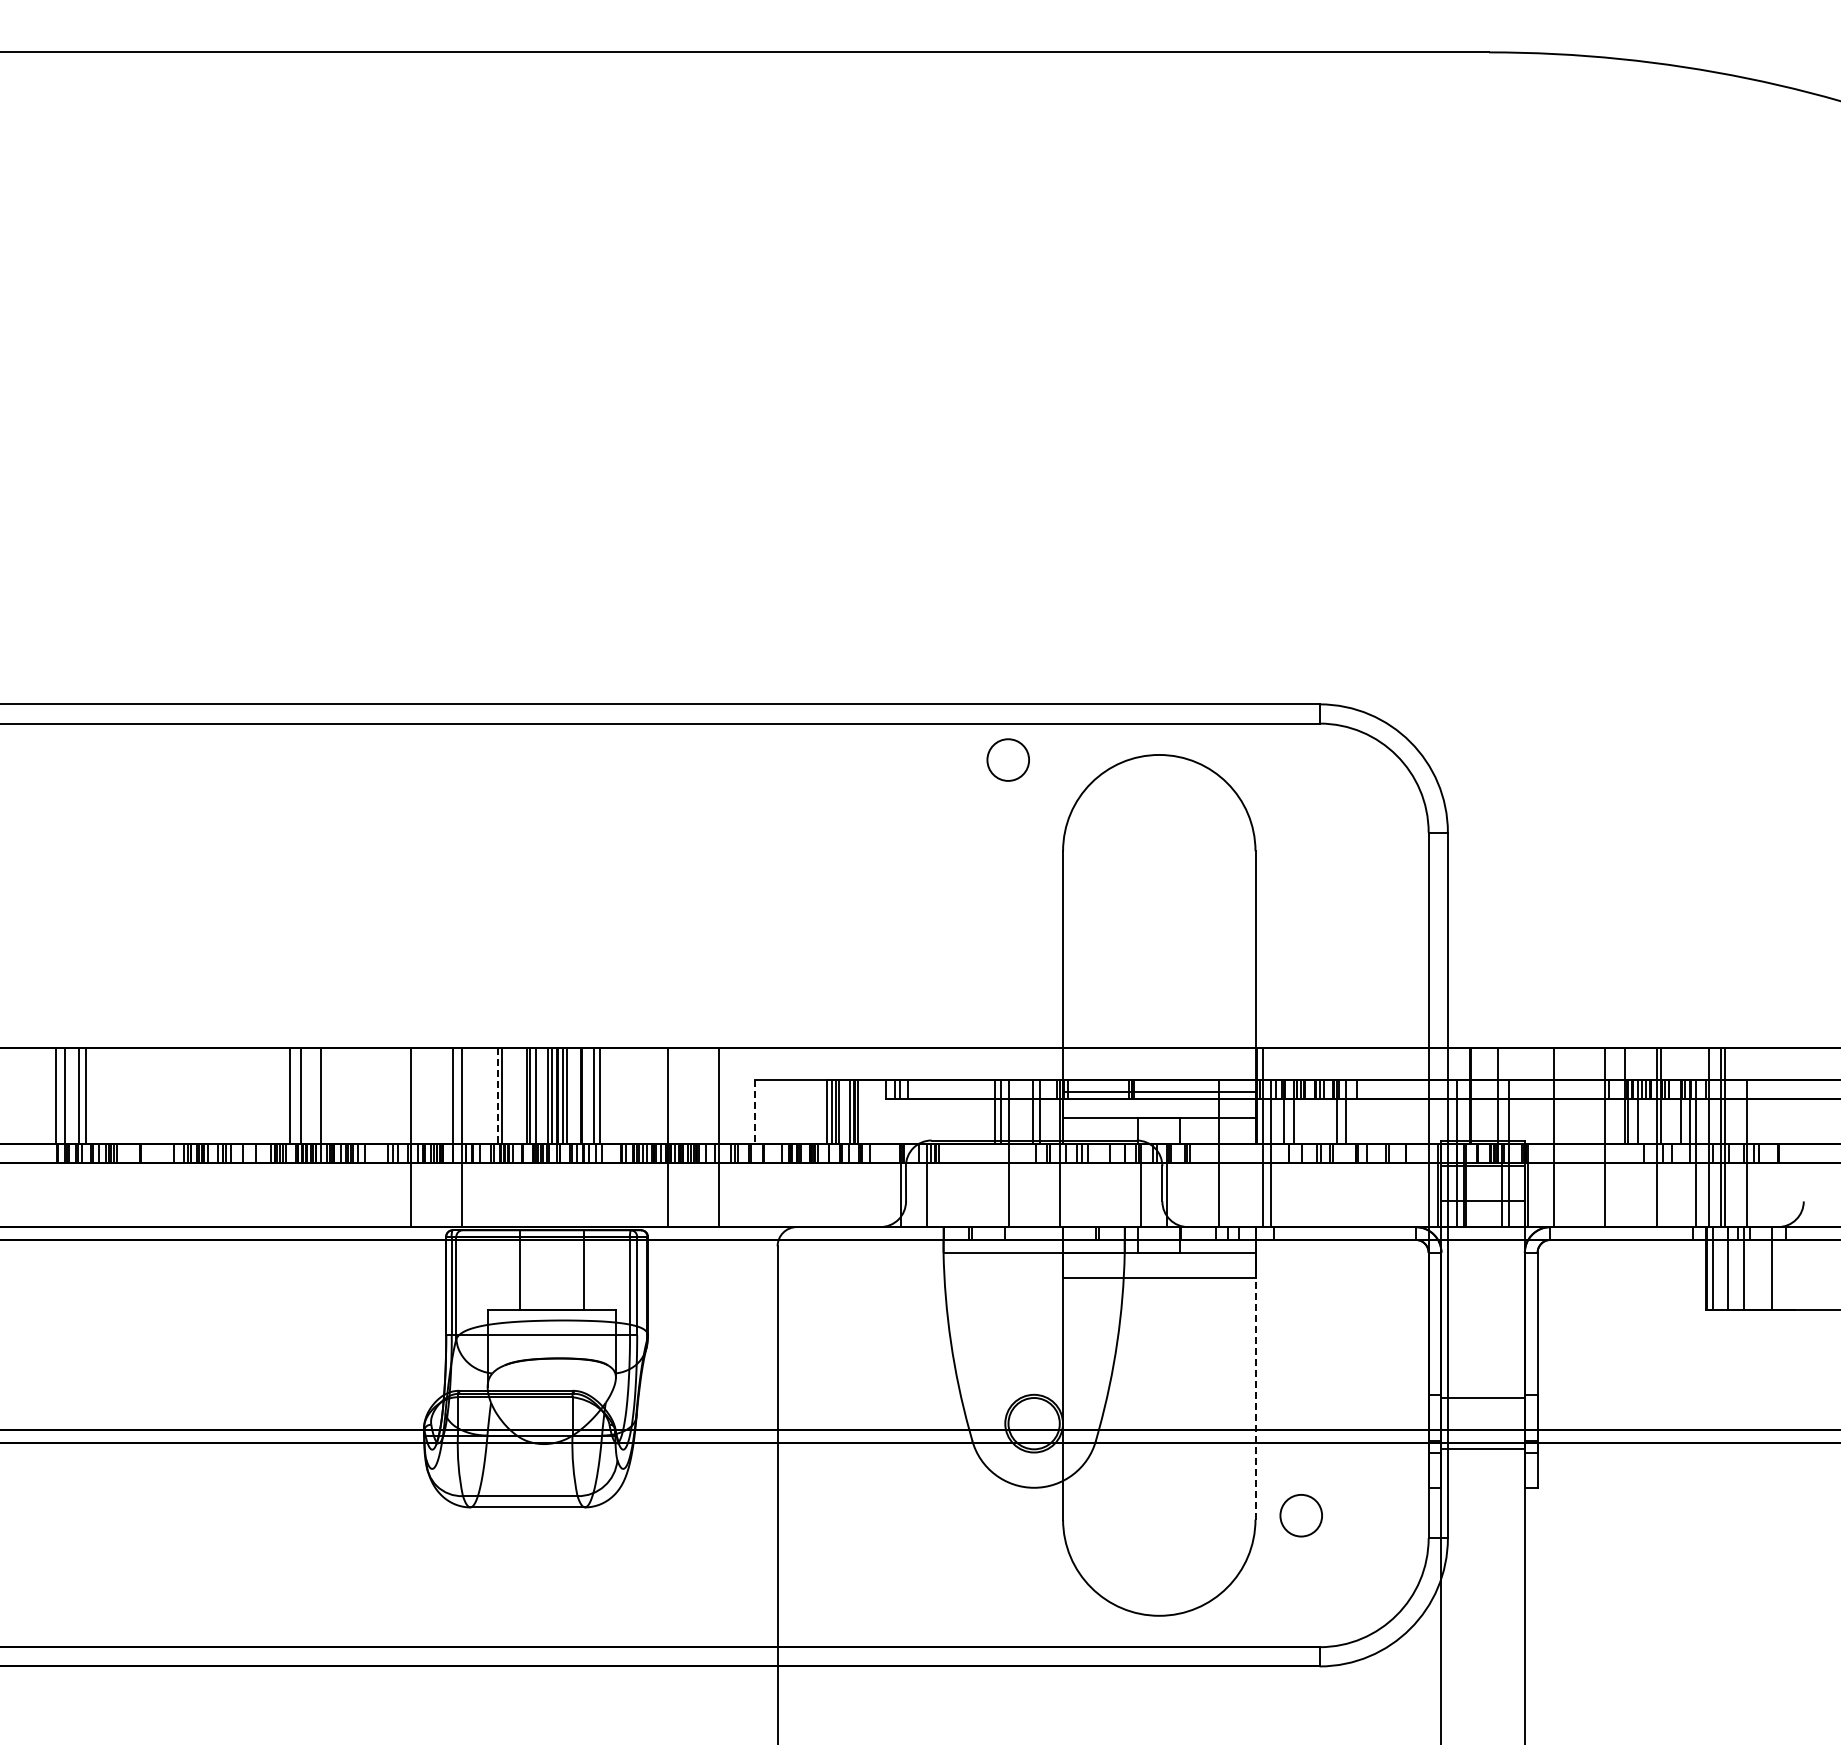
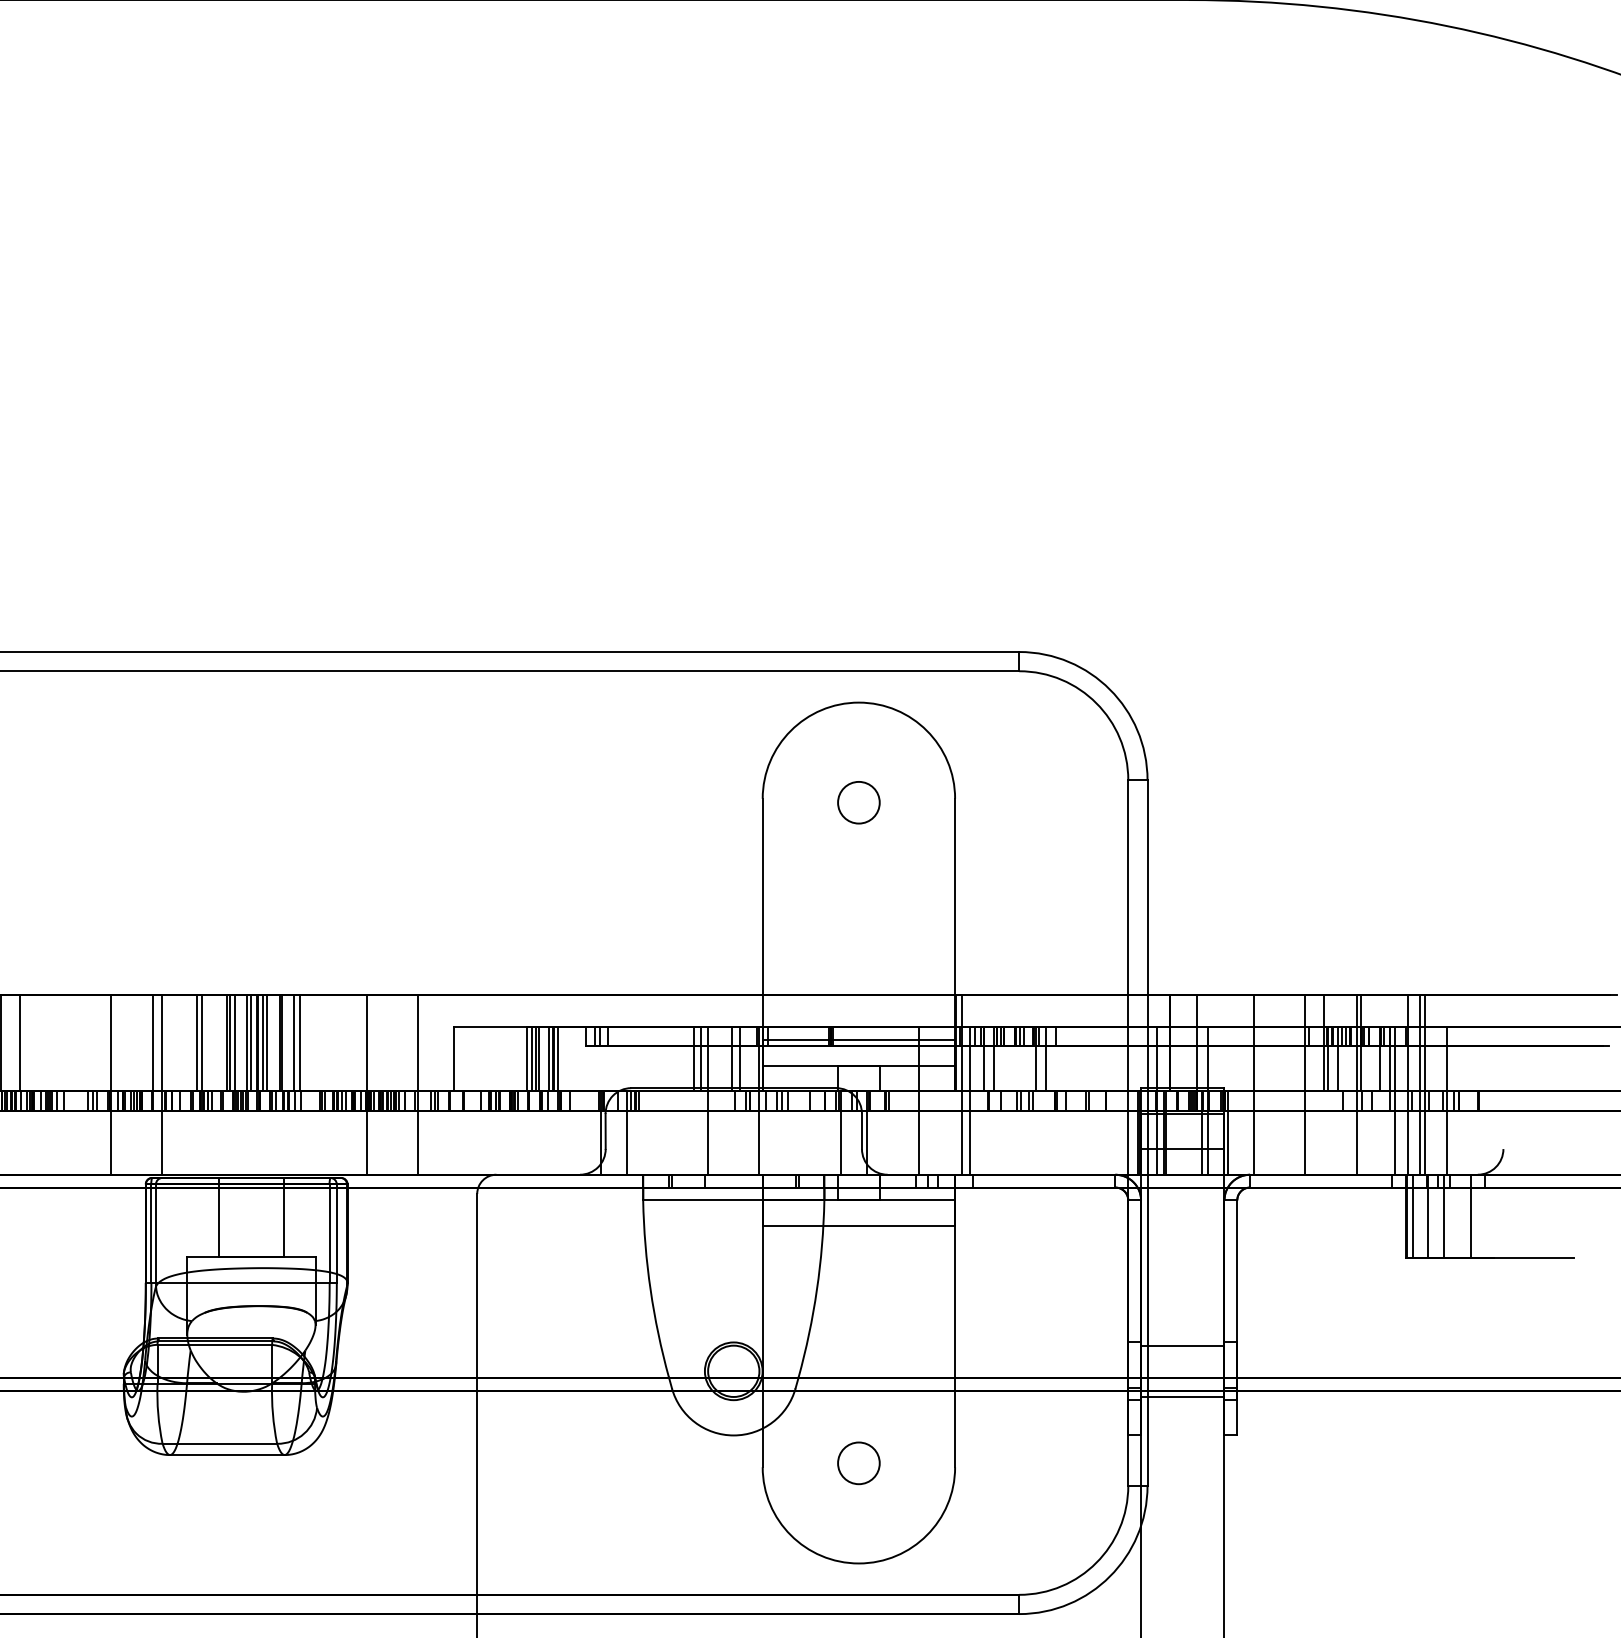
circle: (1007, 759) -> (858, 802), moved
line: (497, 1096) -> (197, 1044), dashed -> solid
line: (754, 1112) -> (454, 1060), dashed -> solid
line: (1255, 1399) -> (955, 1347), dashed -> solid
circle: (1300, 1515) -> (858, 1463), moved

